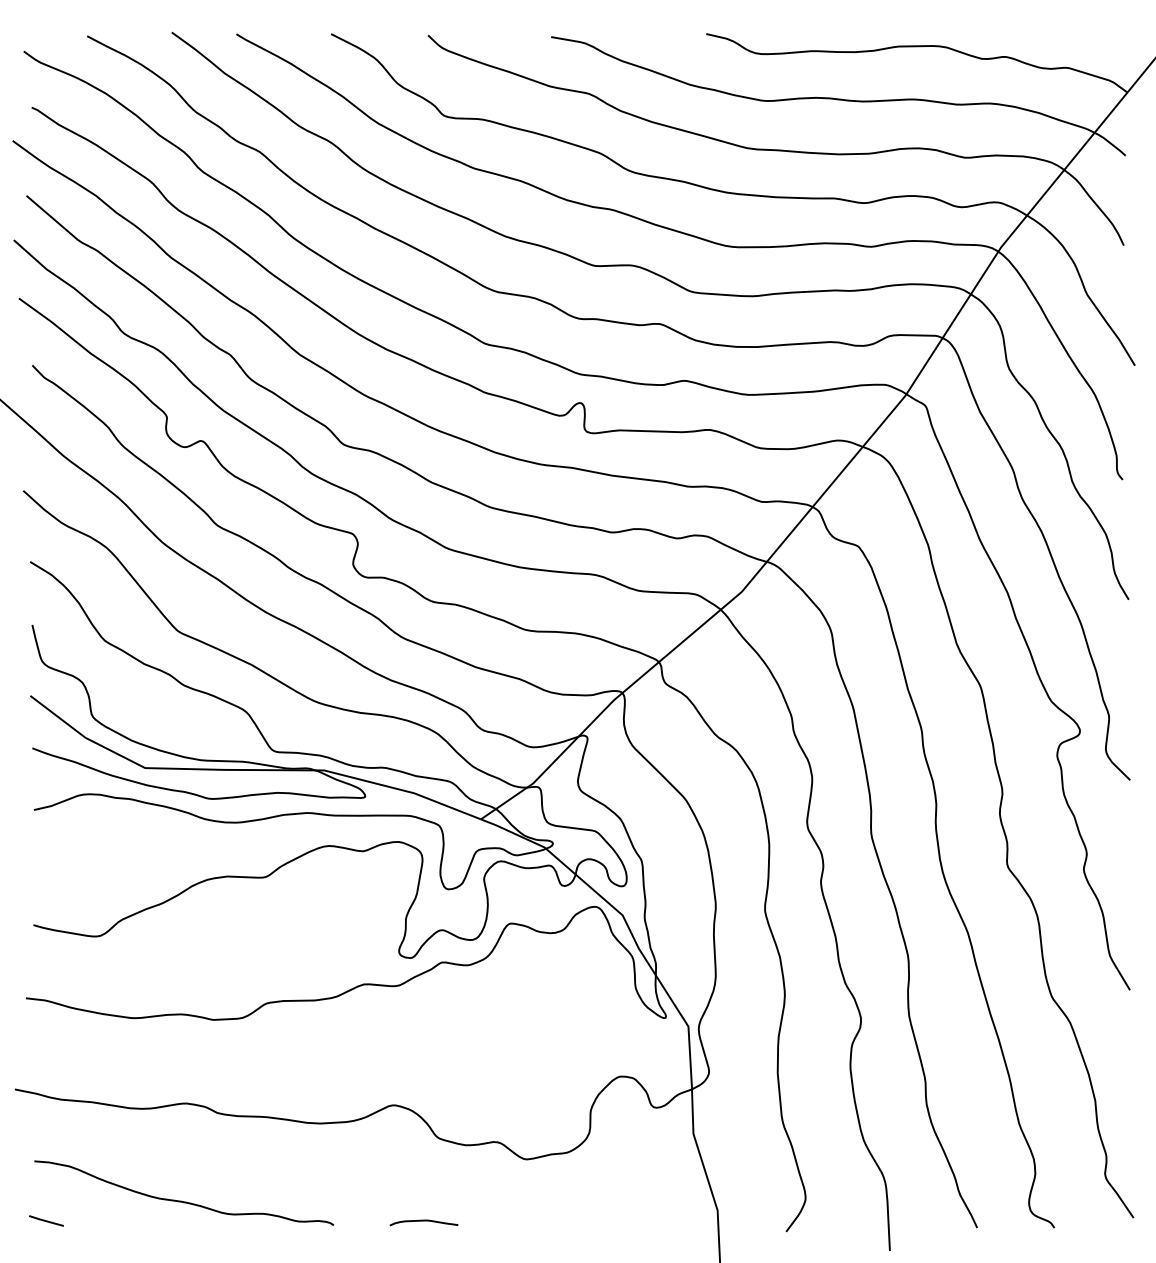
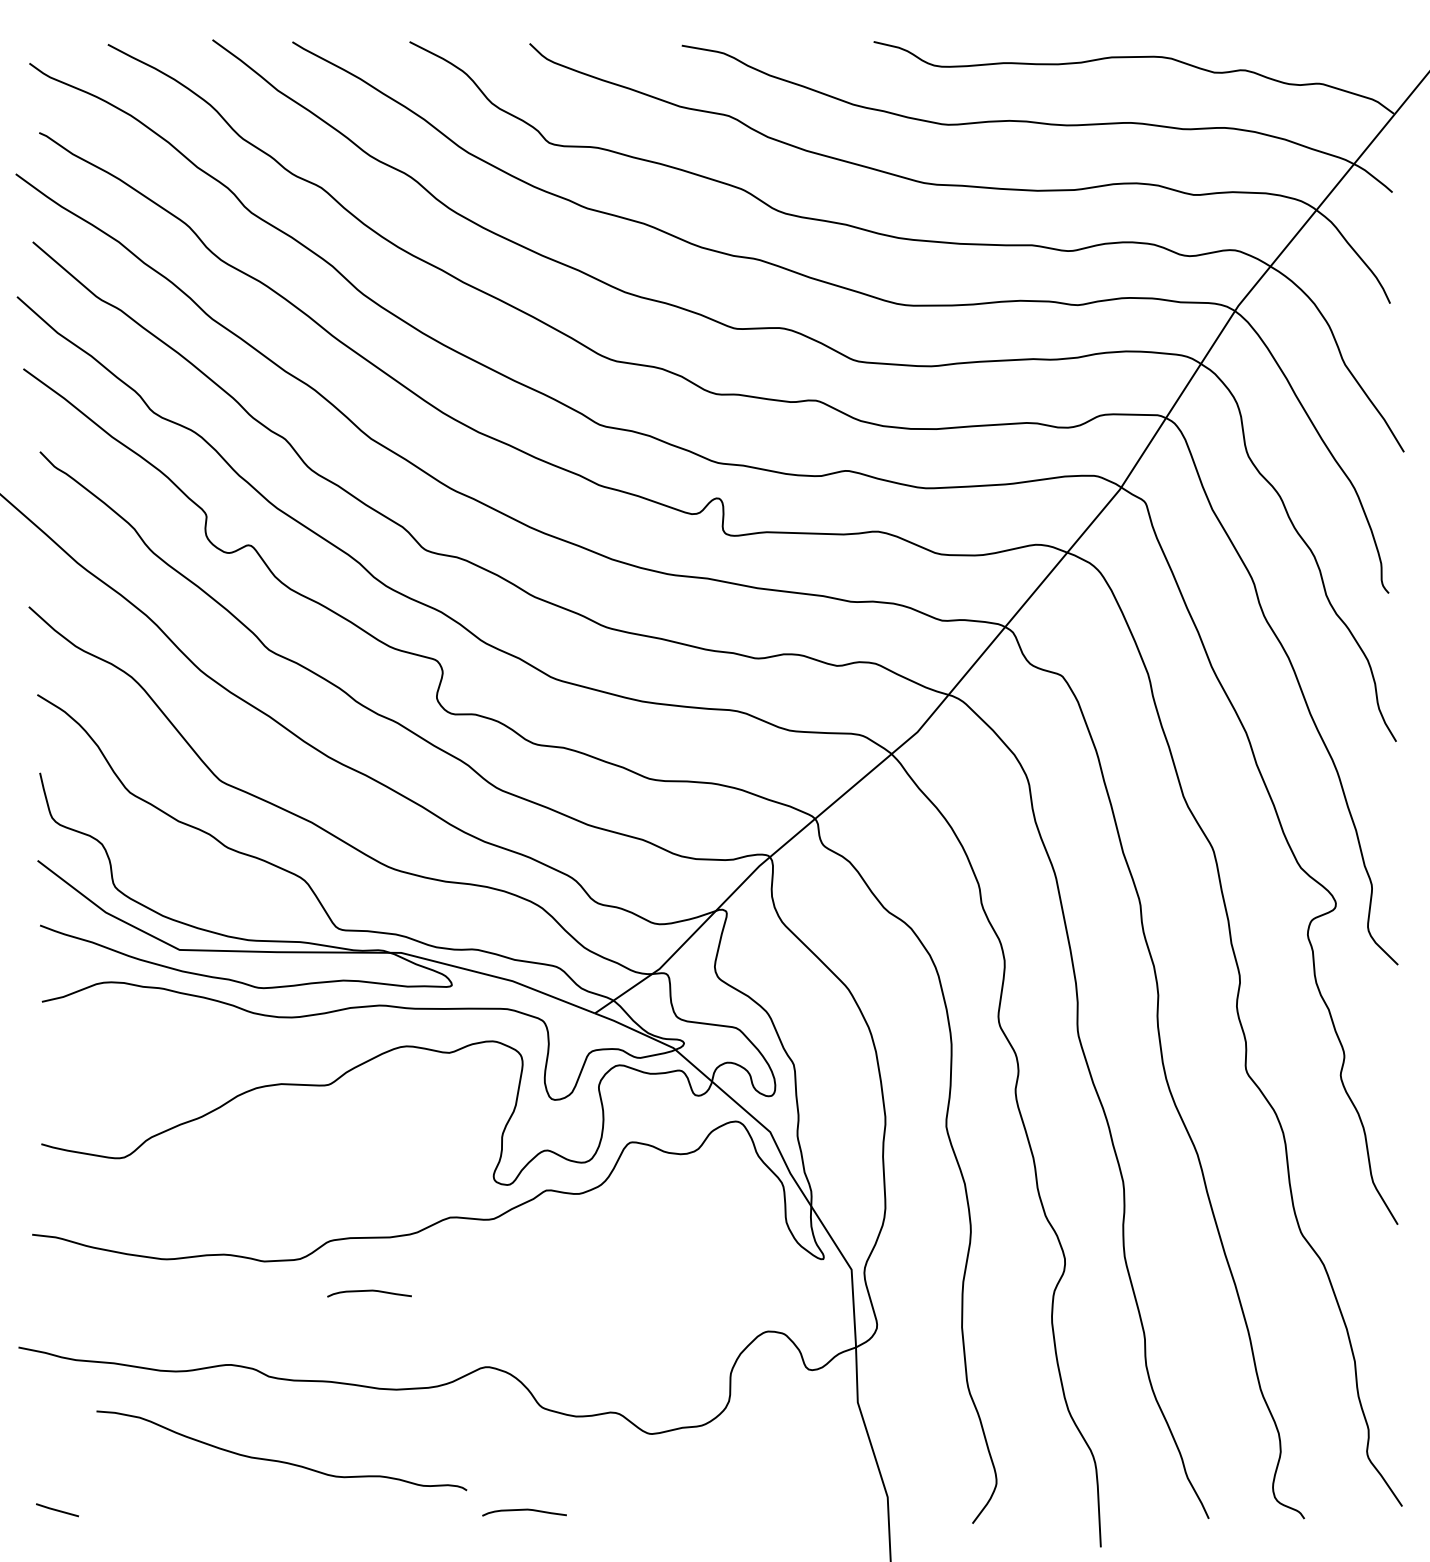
curve: (298, 1044) -> (369, 1291), added
curve: (183, 1201) -> (280, 1460), moved

